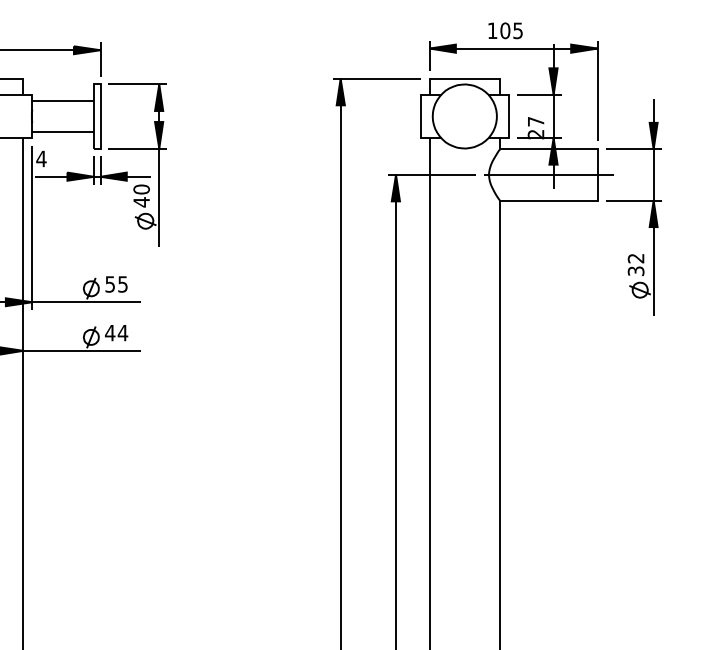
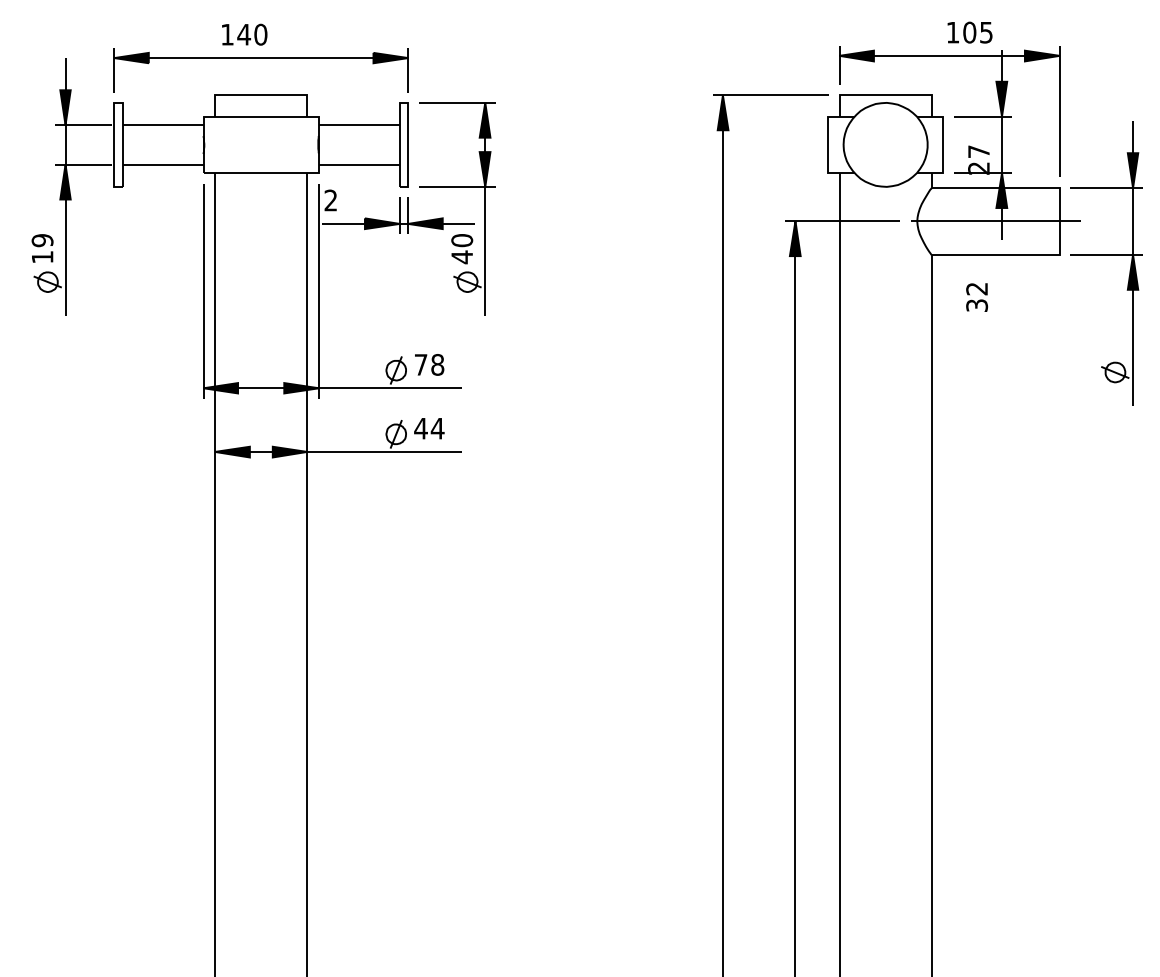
text: (505, 30) -> (969, 32), moved
text: (41, 158) -> (330, 200), 4 -> 2
text: (635, 265) -> (976, 297), moved
text: (116, 284) -> (429, 364), 55 -> 78

